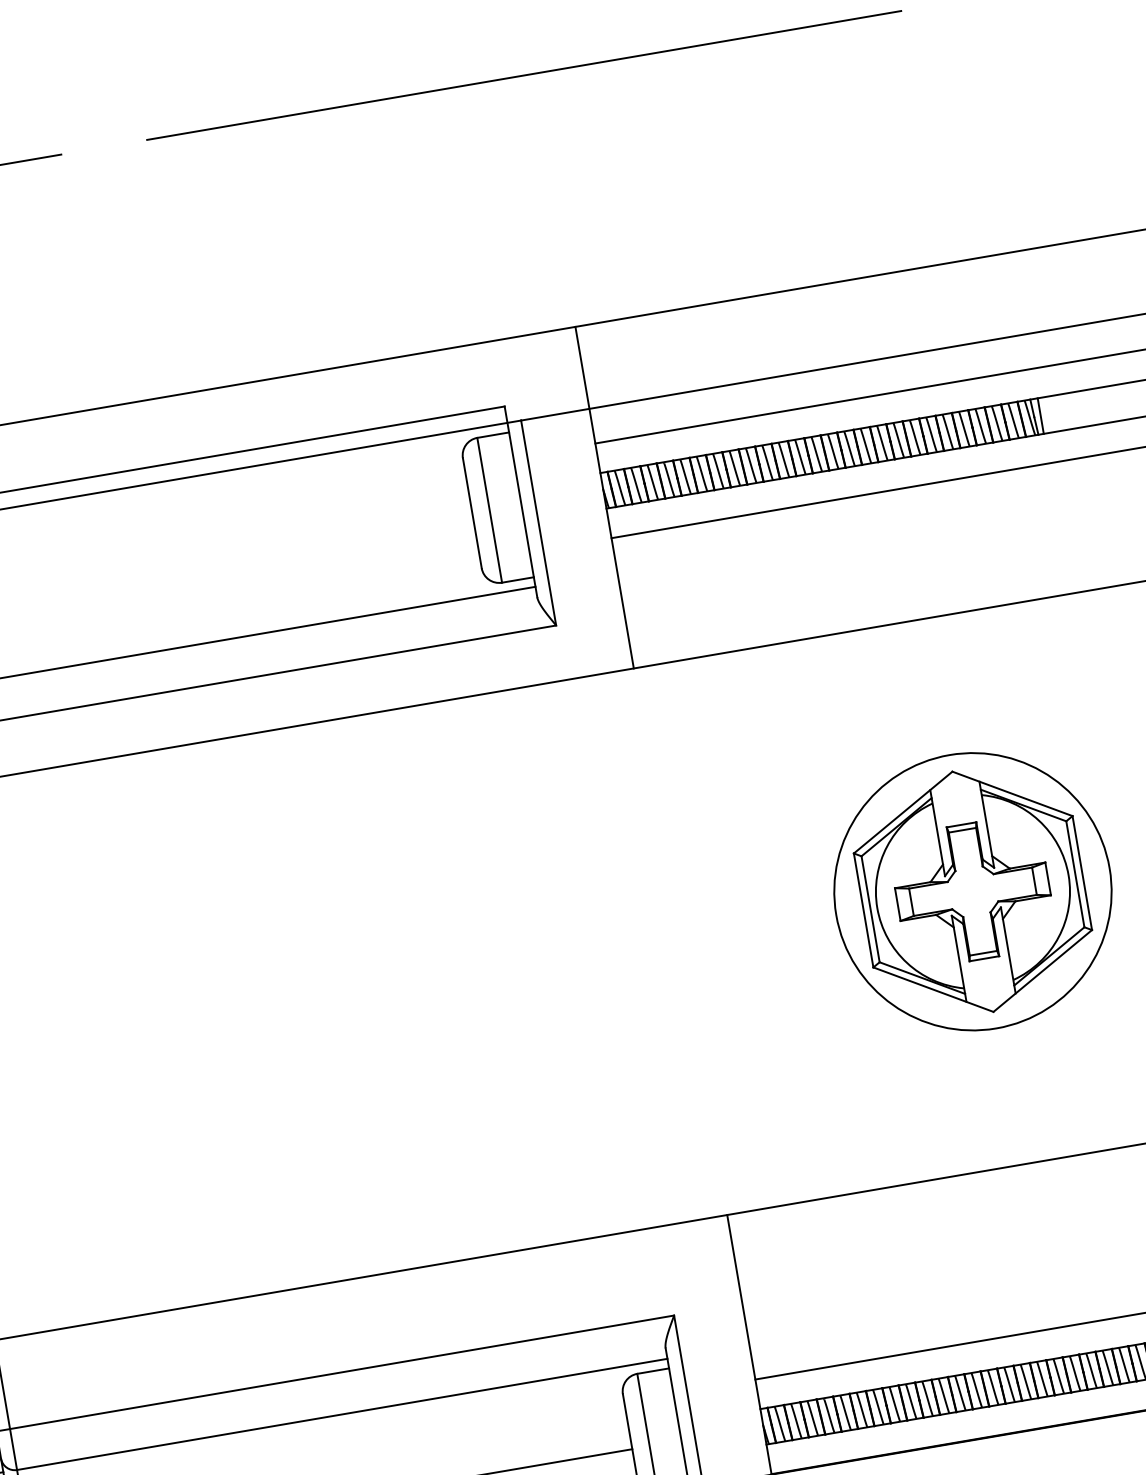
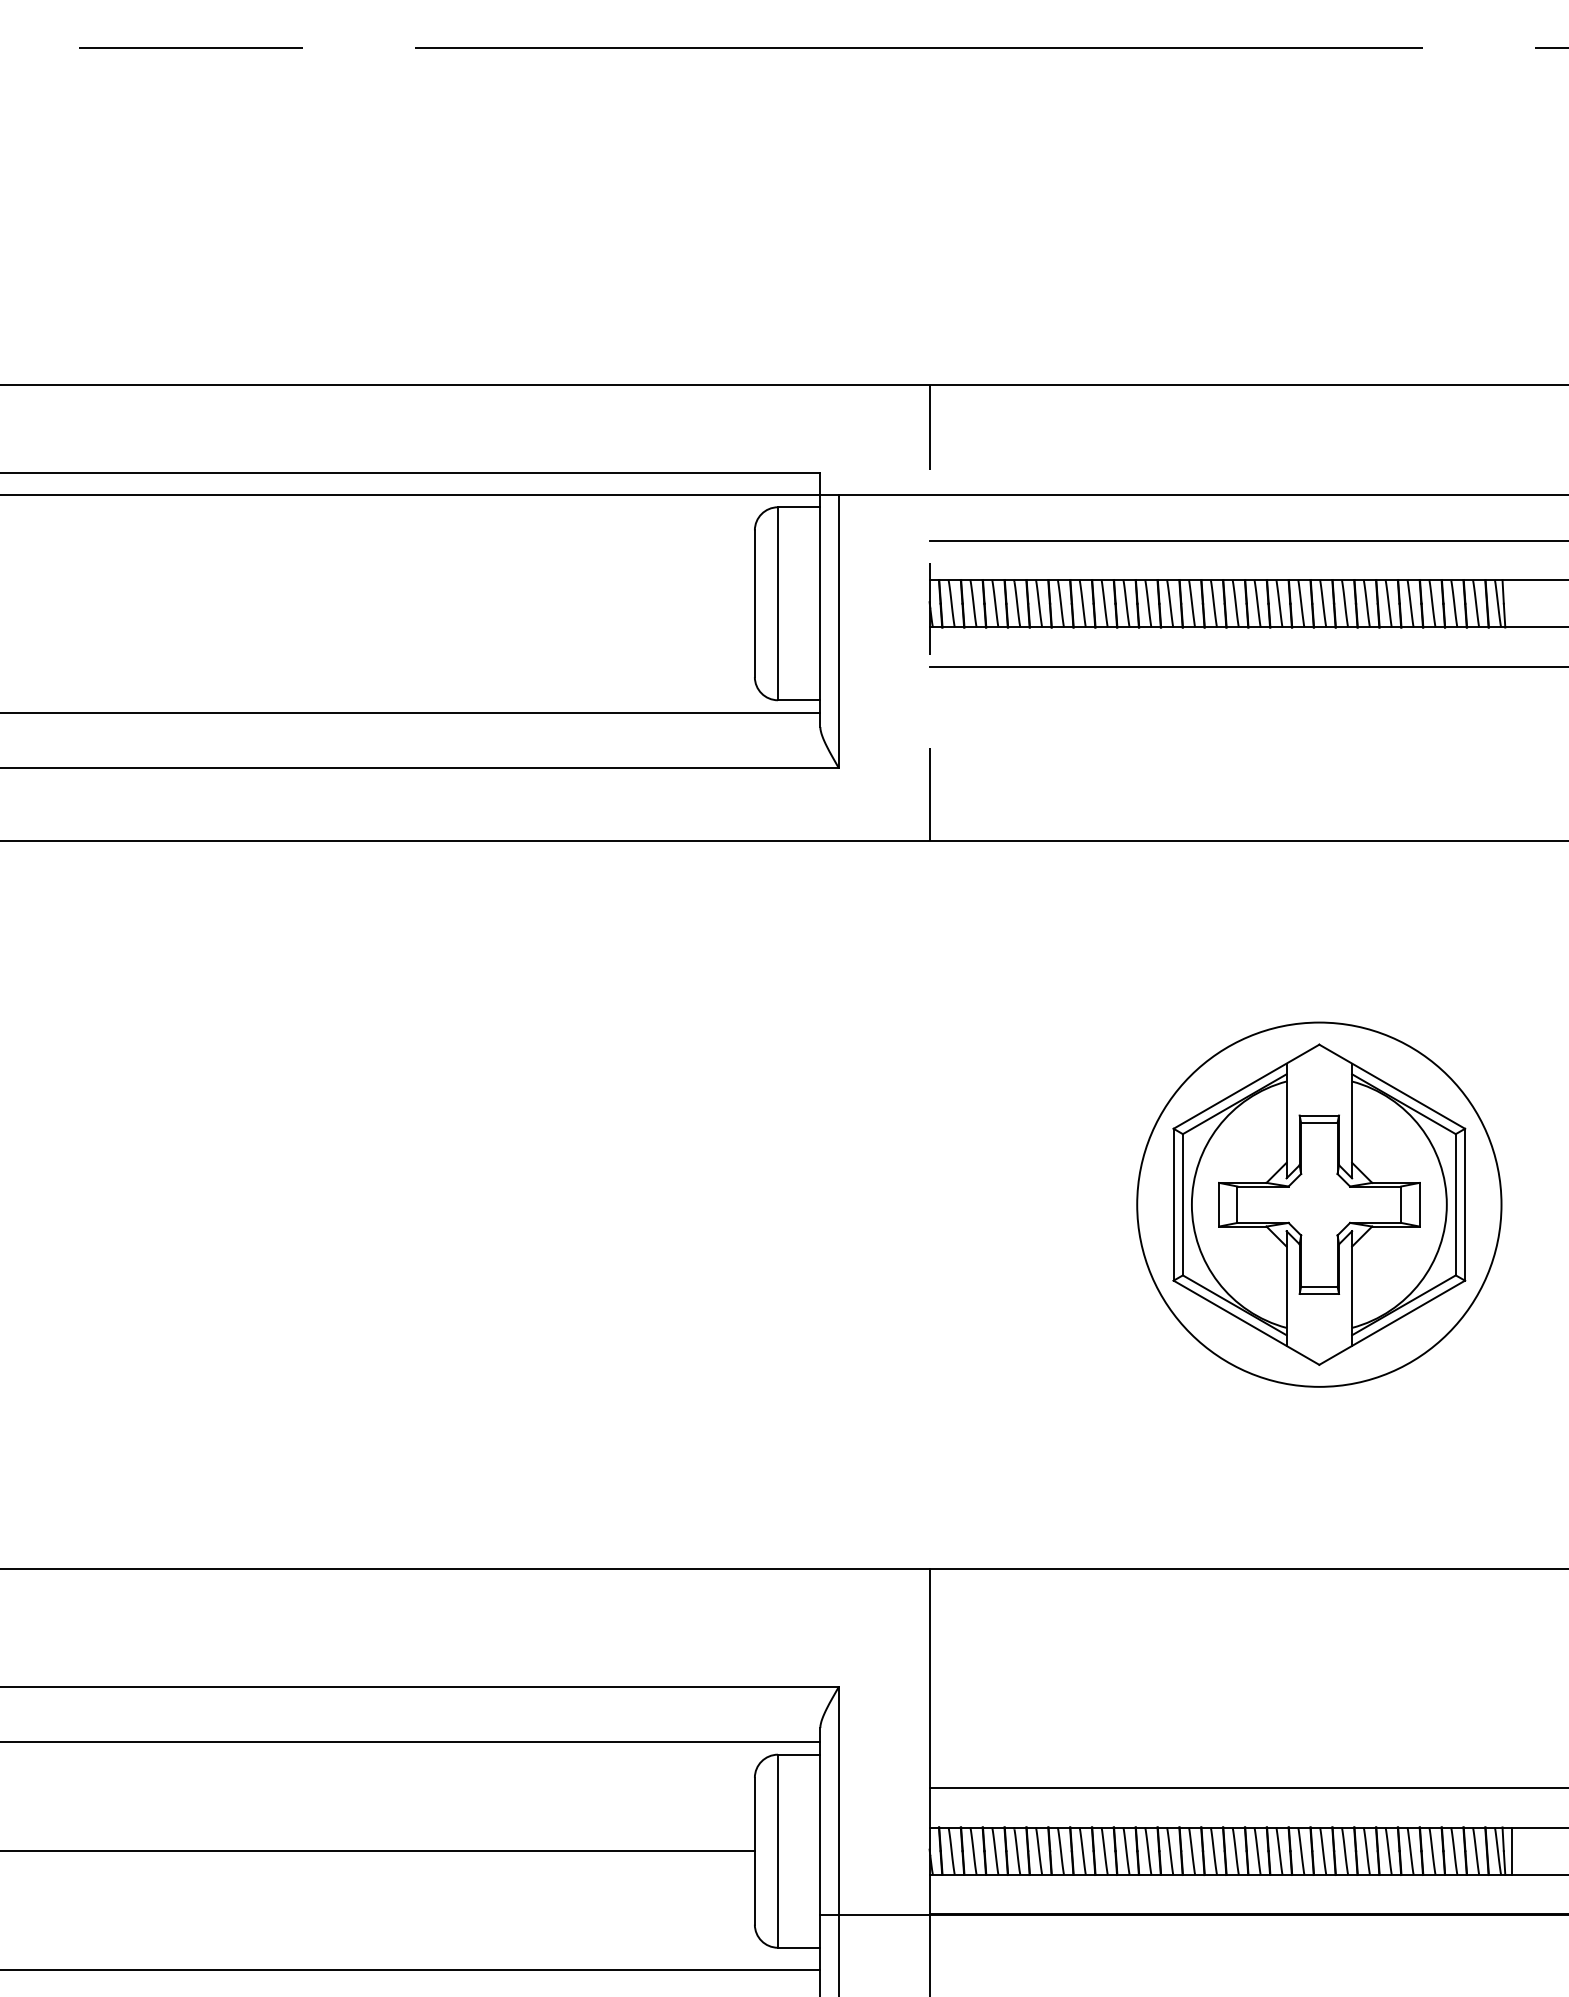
line: (1040, 415) -> (1512, 603), removed
line: (604, 497) -> (929, 612), solid -> dashed

